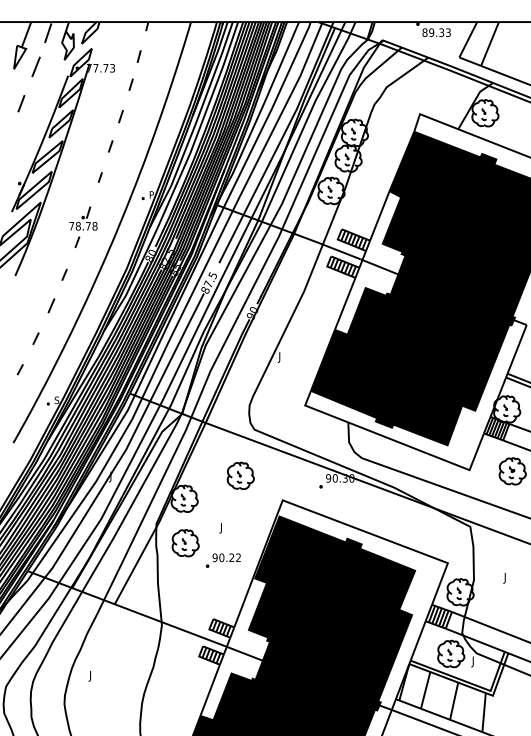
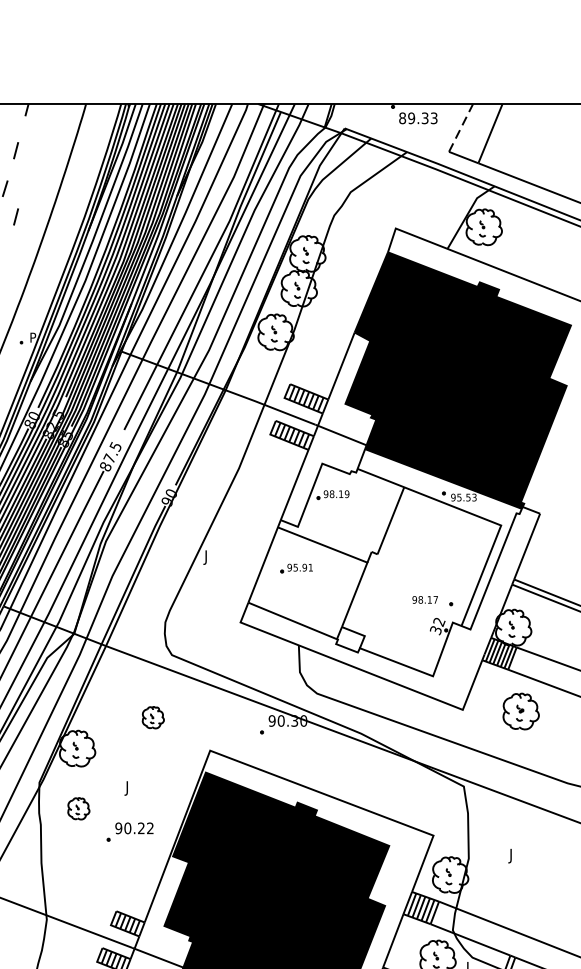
line: (468, 39) -> (461, 127), solid -> dashed
line: (138, 105) -> (15, 216), added
fill: (412, 361) -> (385, 562), removed
part: (240, 475) -> (153, 717), size x0.6
part: (185, 543) -> (78, 809), size x0.6

